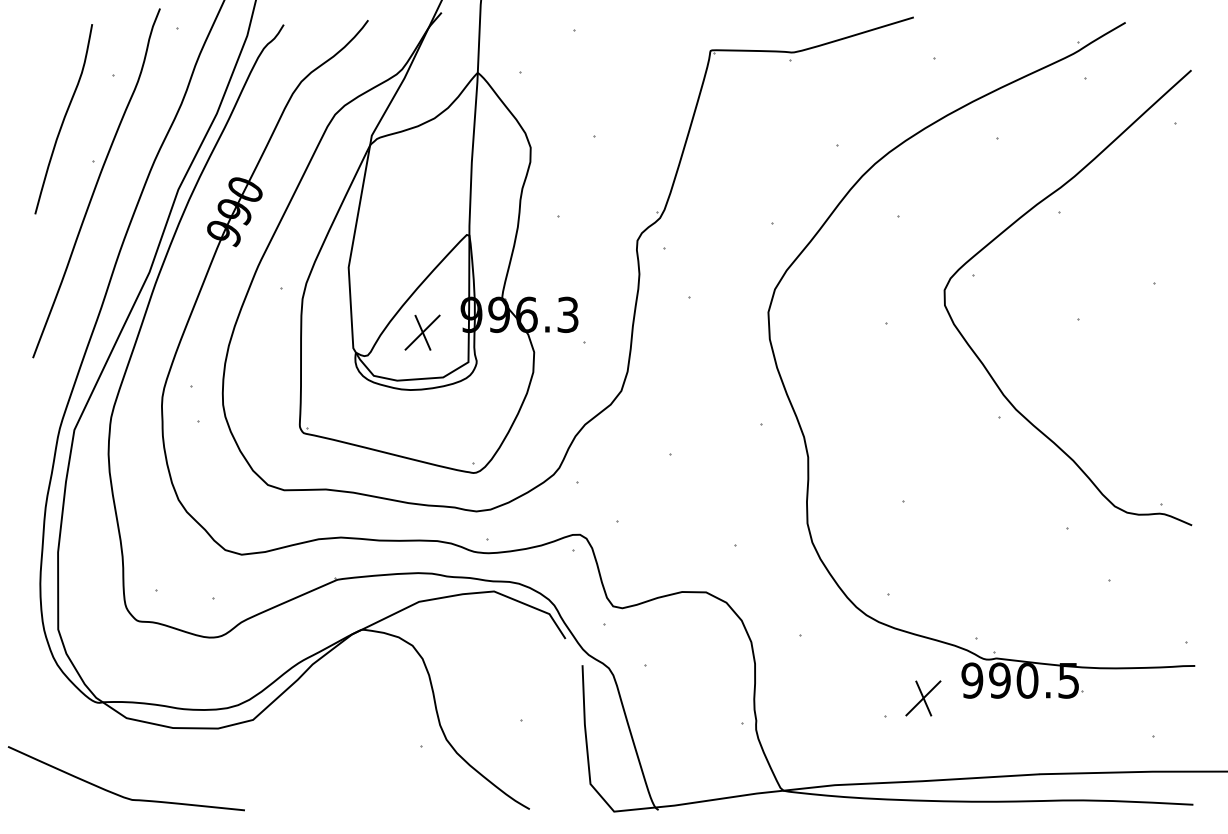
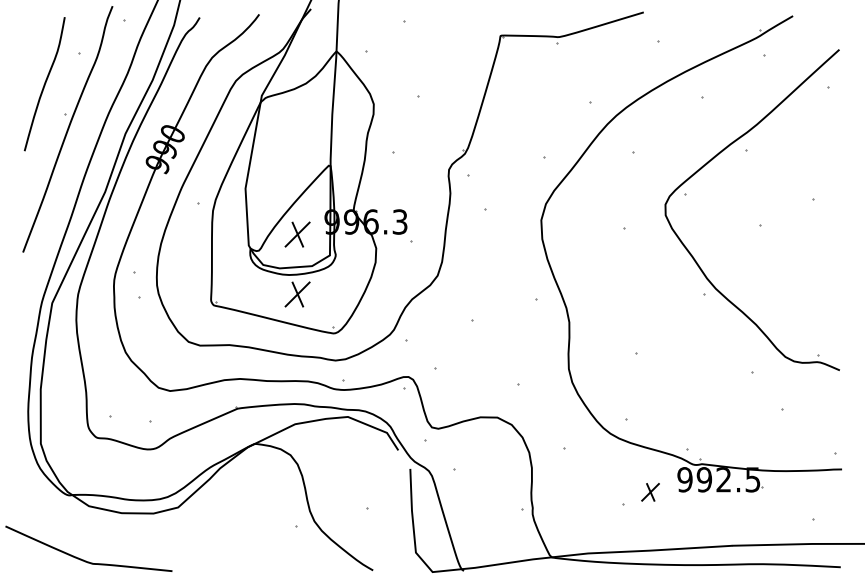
part: (422, 417) -> (297, 294), added
text: (1027, 680) -> (723, 479), 990.5 -> 992.5
part: (923, 698) -> (650, 492), size x0.7

